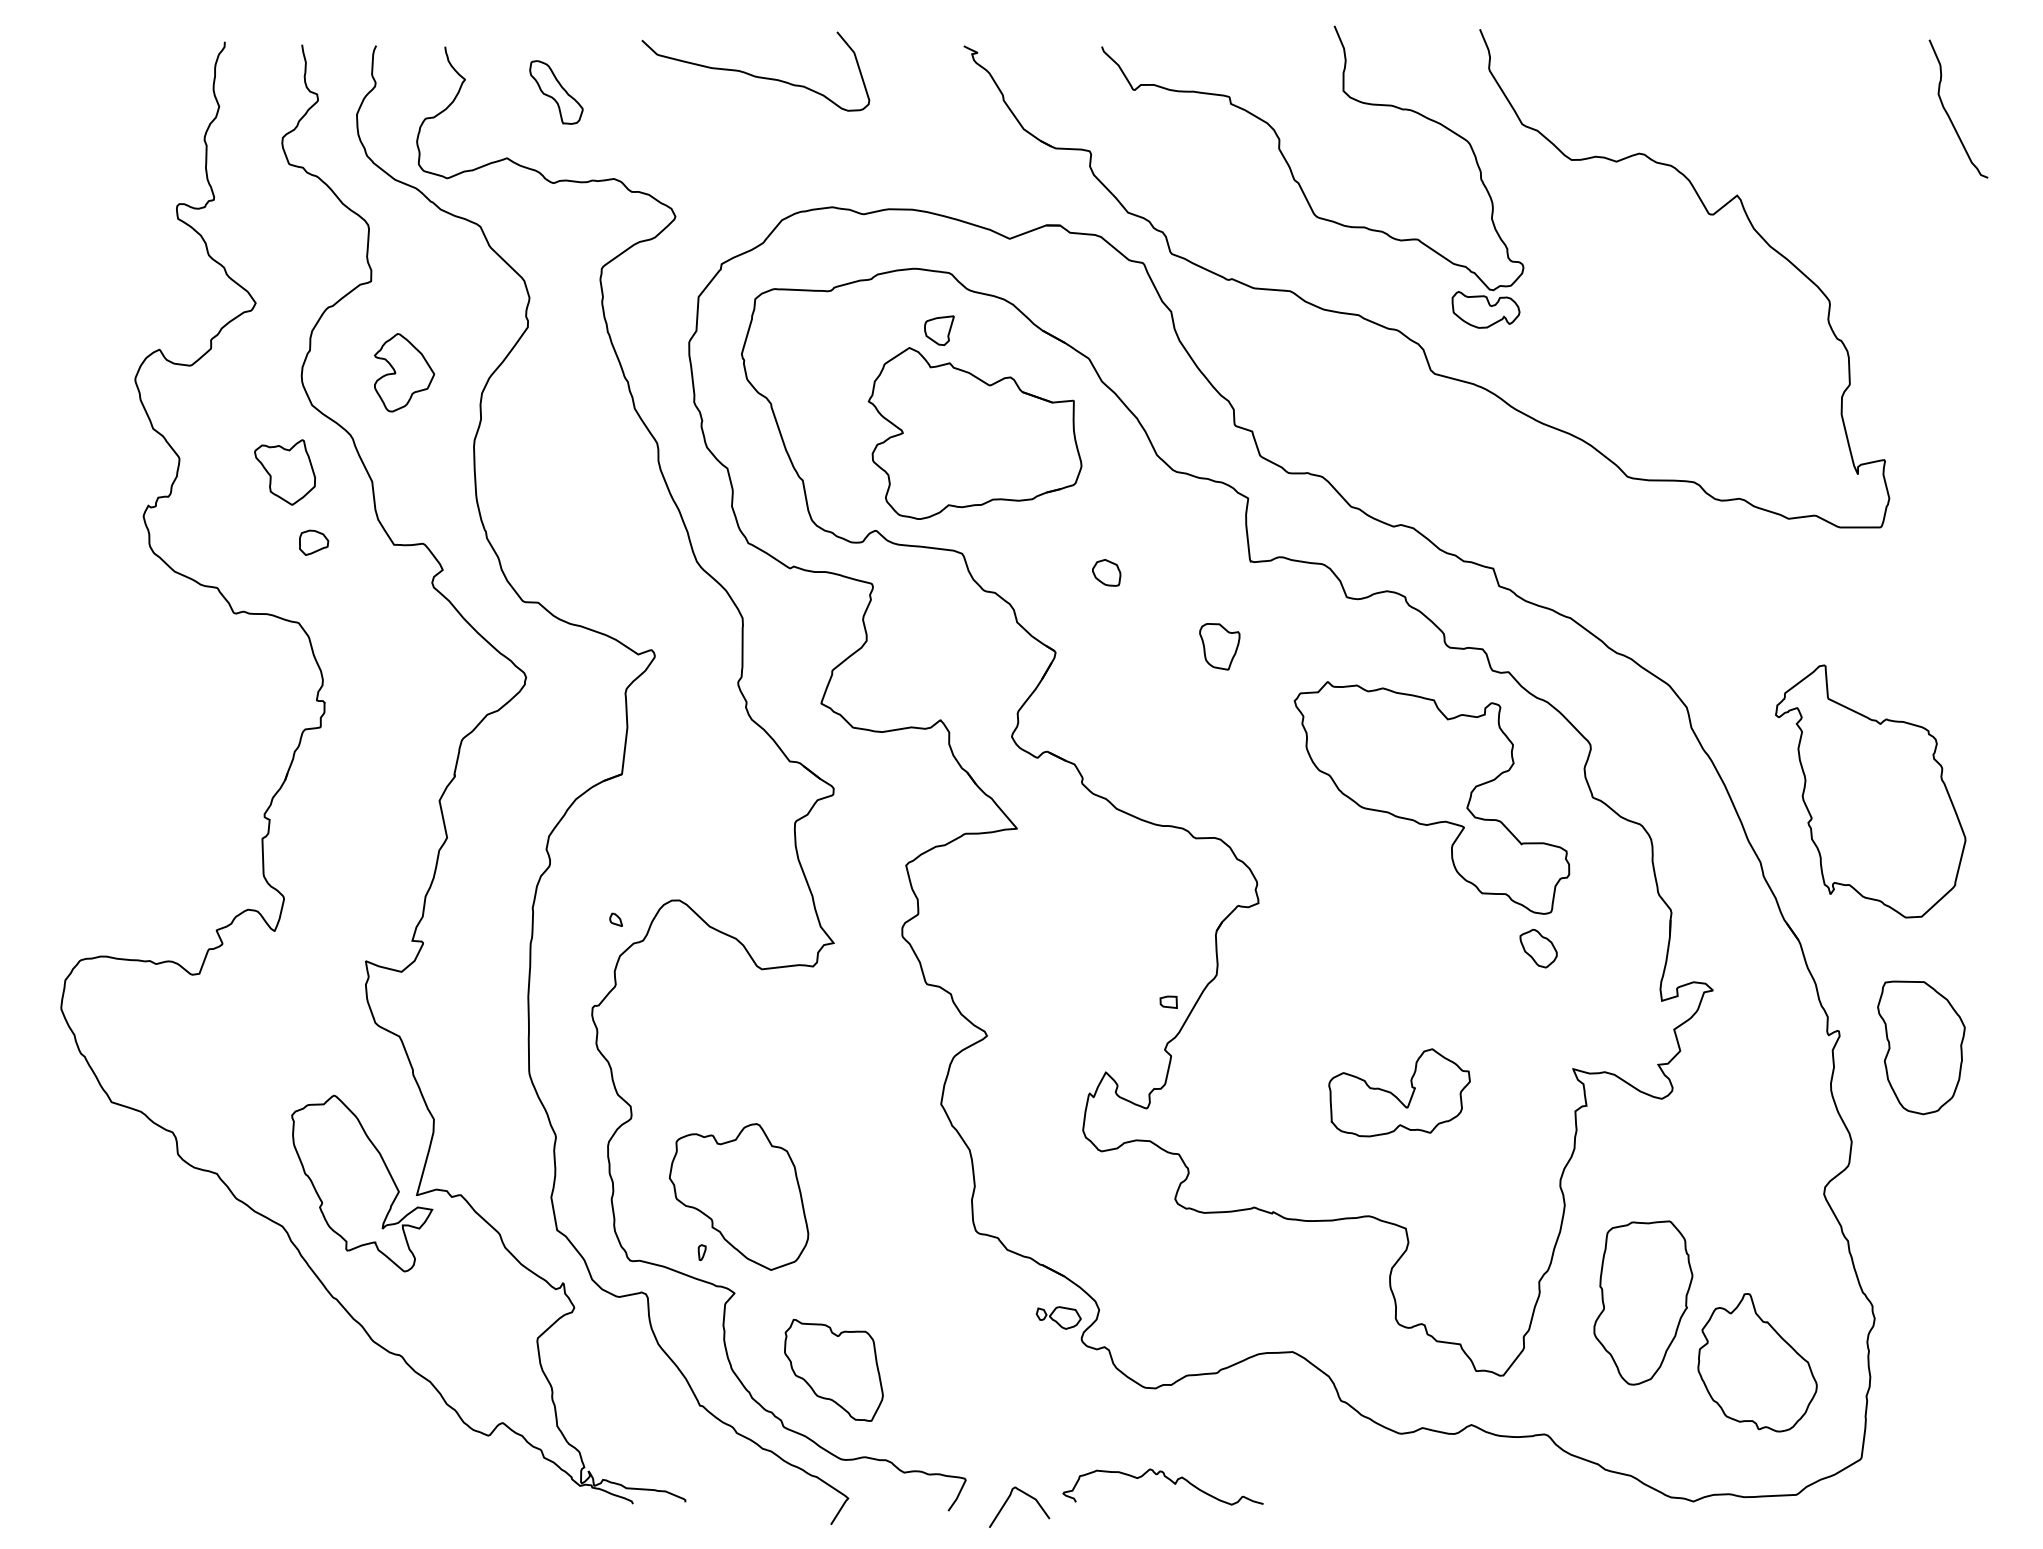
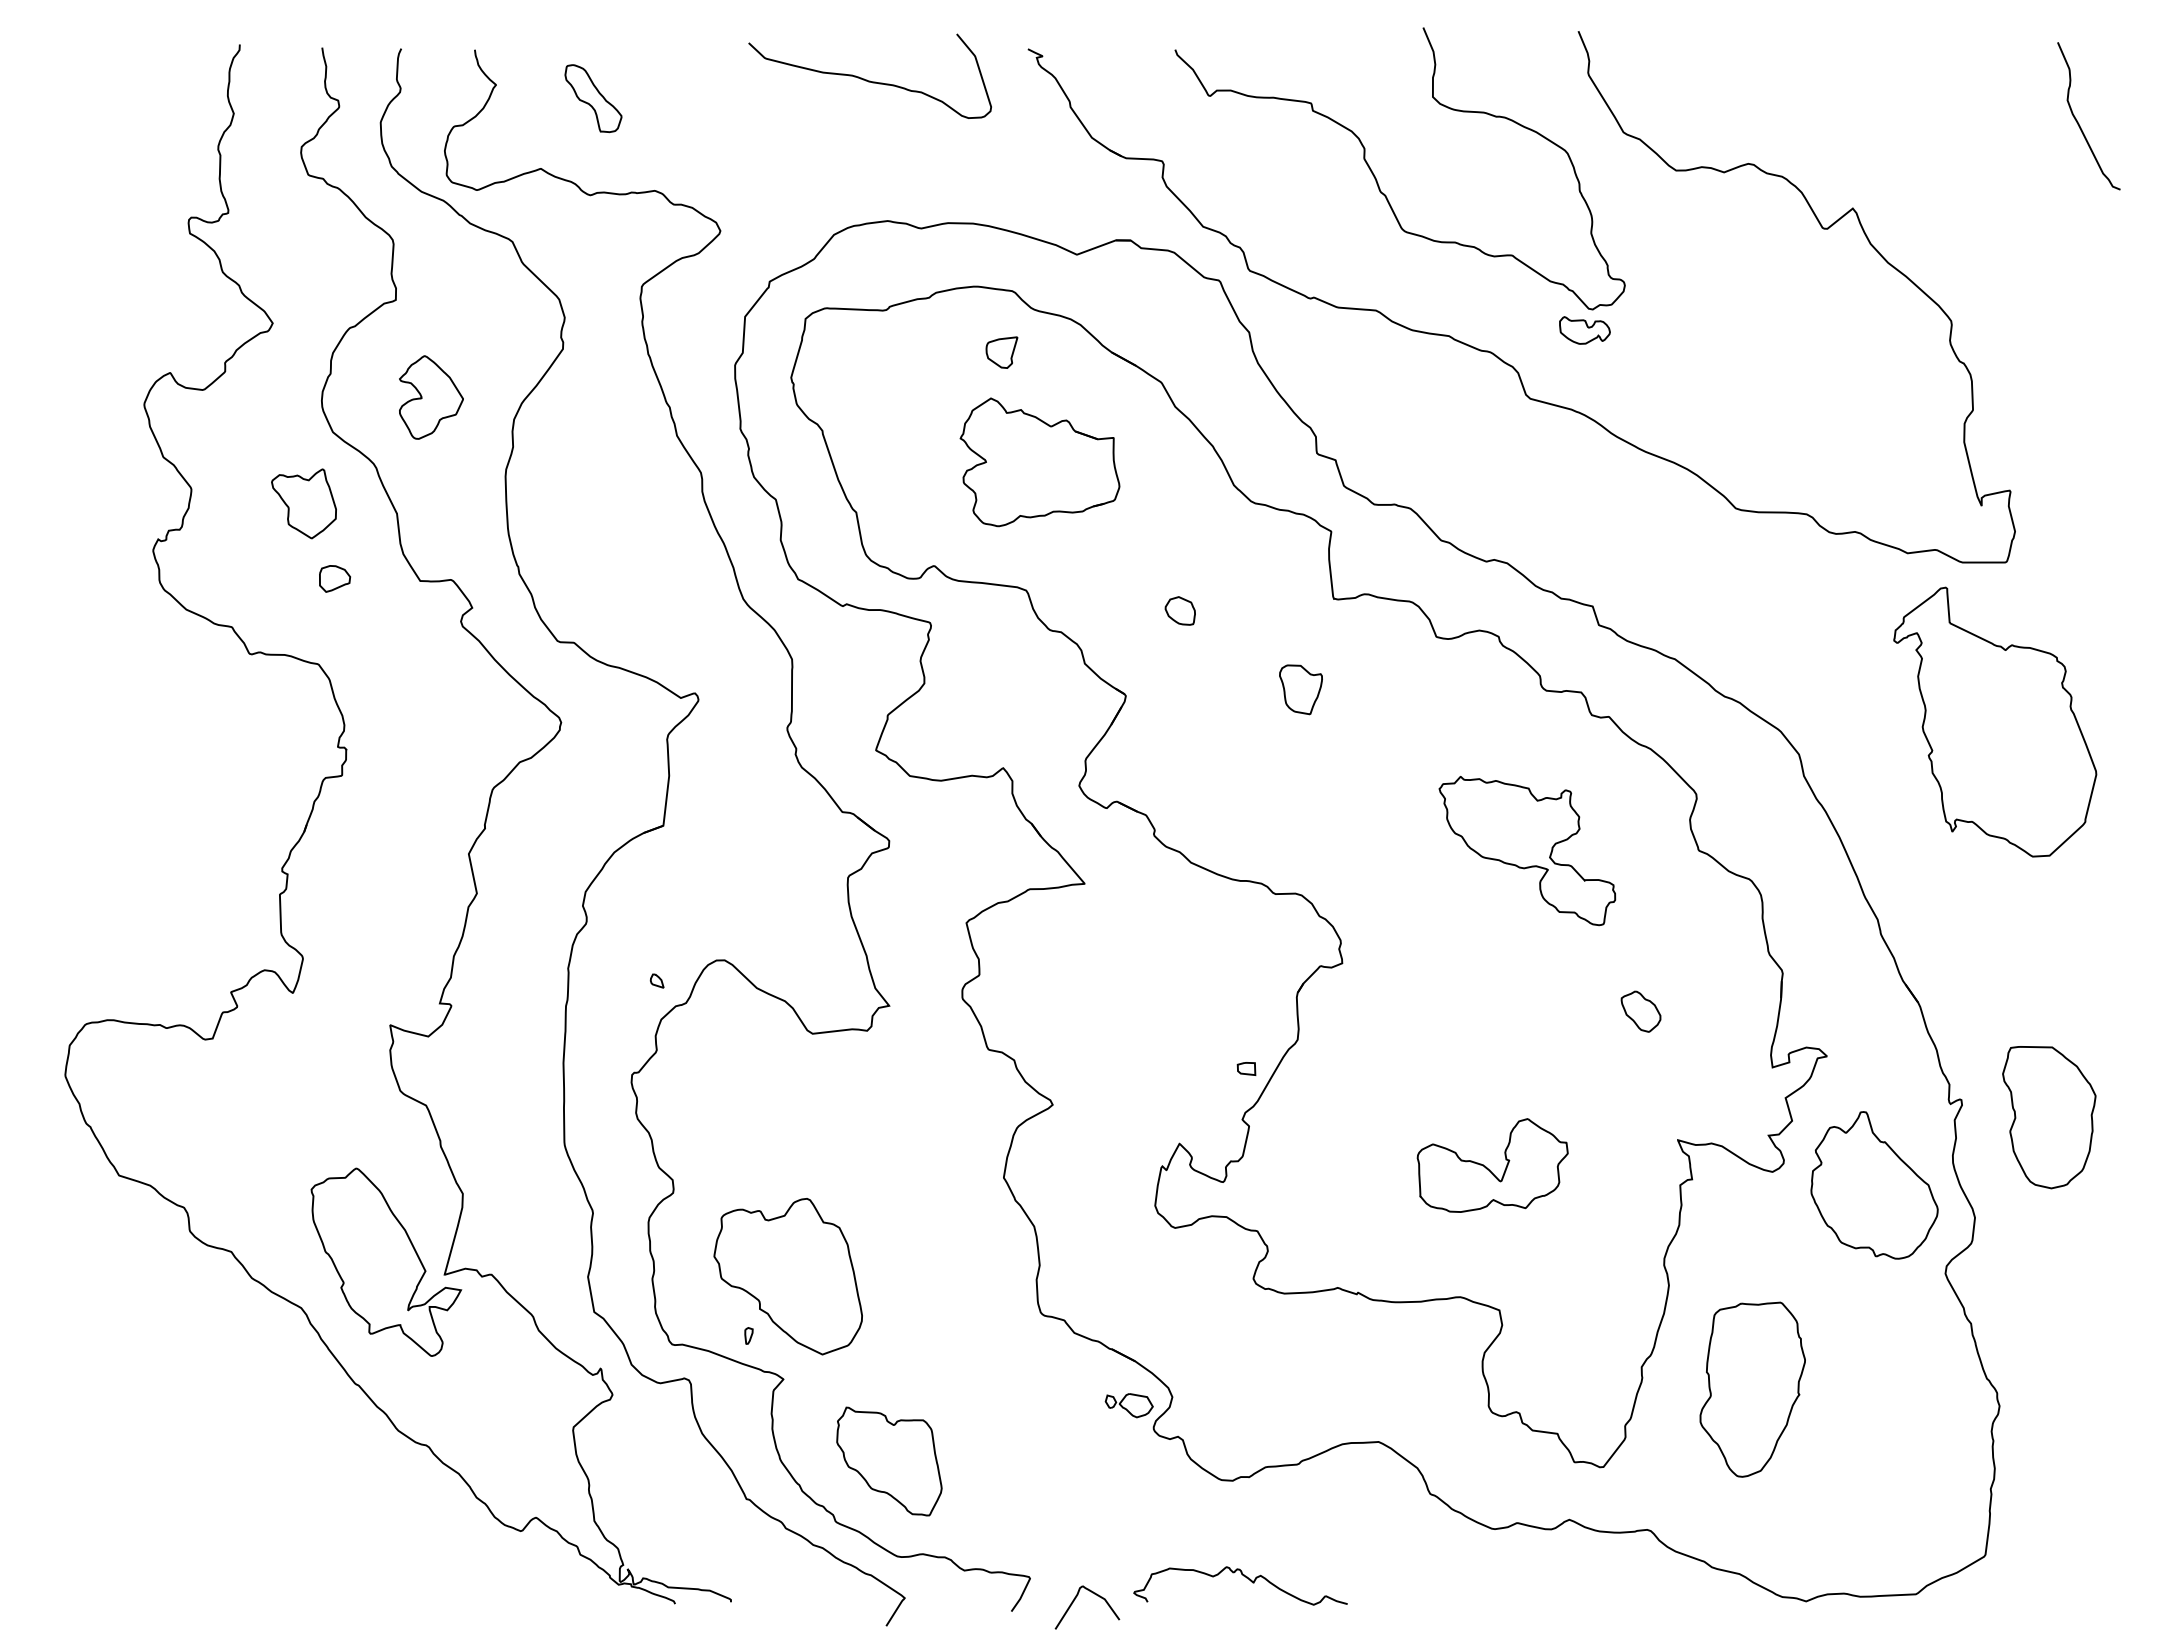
curve: (753, 74) -> (867, 79), moved
part: (1485, 309) -> (1584, 330), size x0.7
part: (974, 433) -> (1039, 462), size x0.7
part: (1870, 790) -> (1995, 721), moved
part: (1432, 797) -> (1527, 850), size x0.6
part: (1757, 1362) -> (1874, 1185), moved

